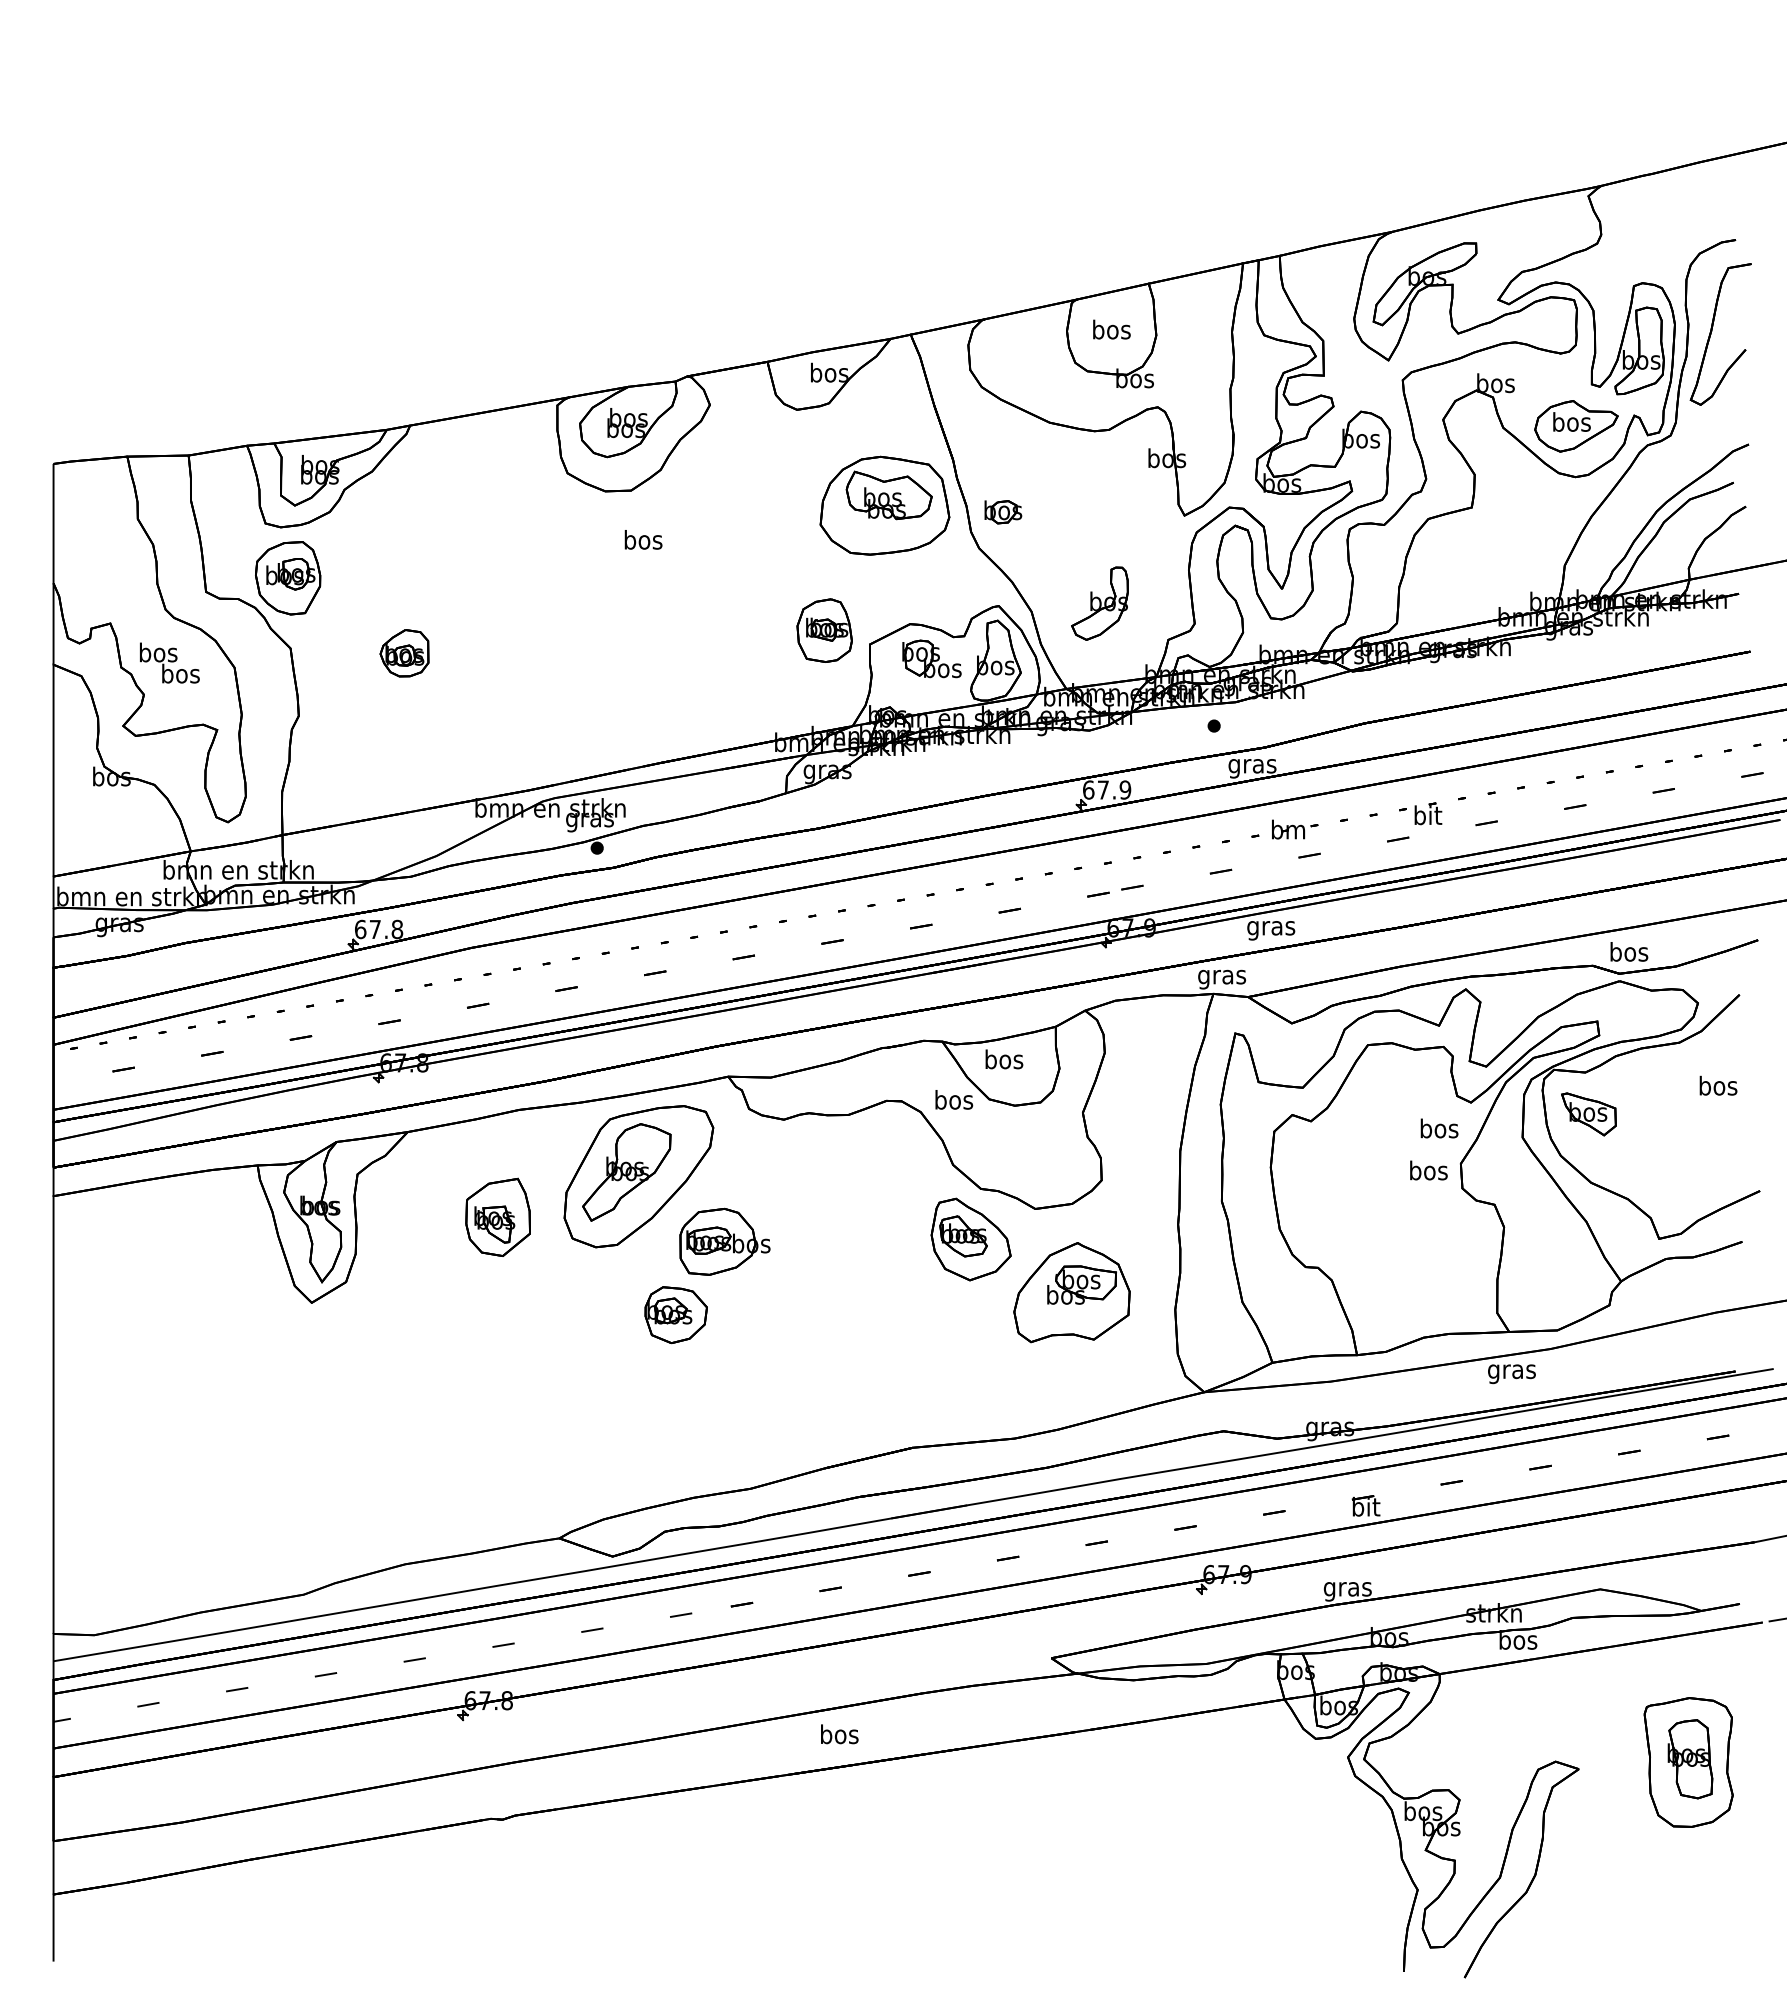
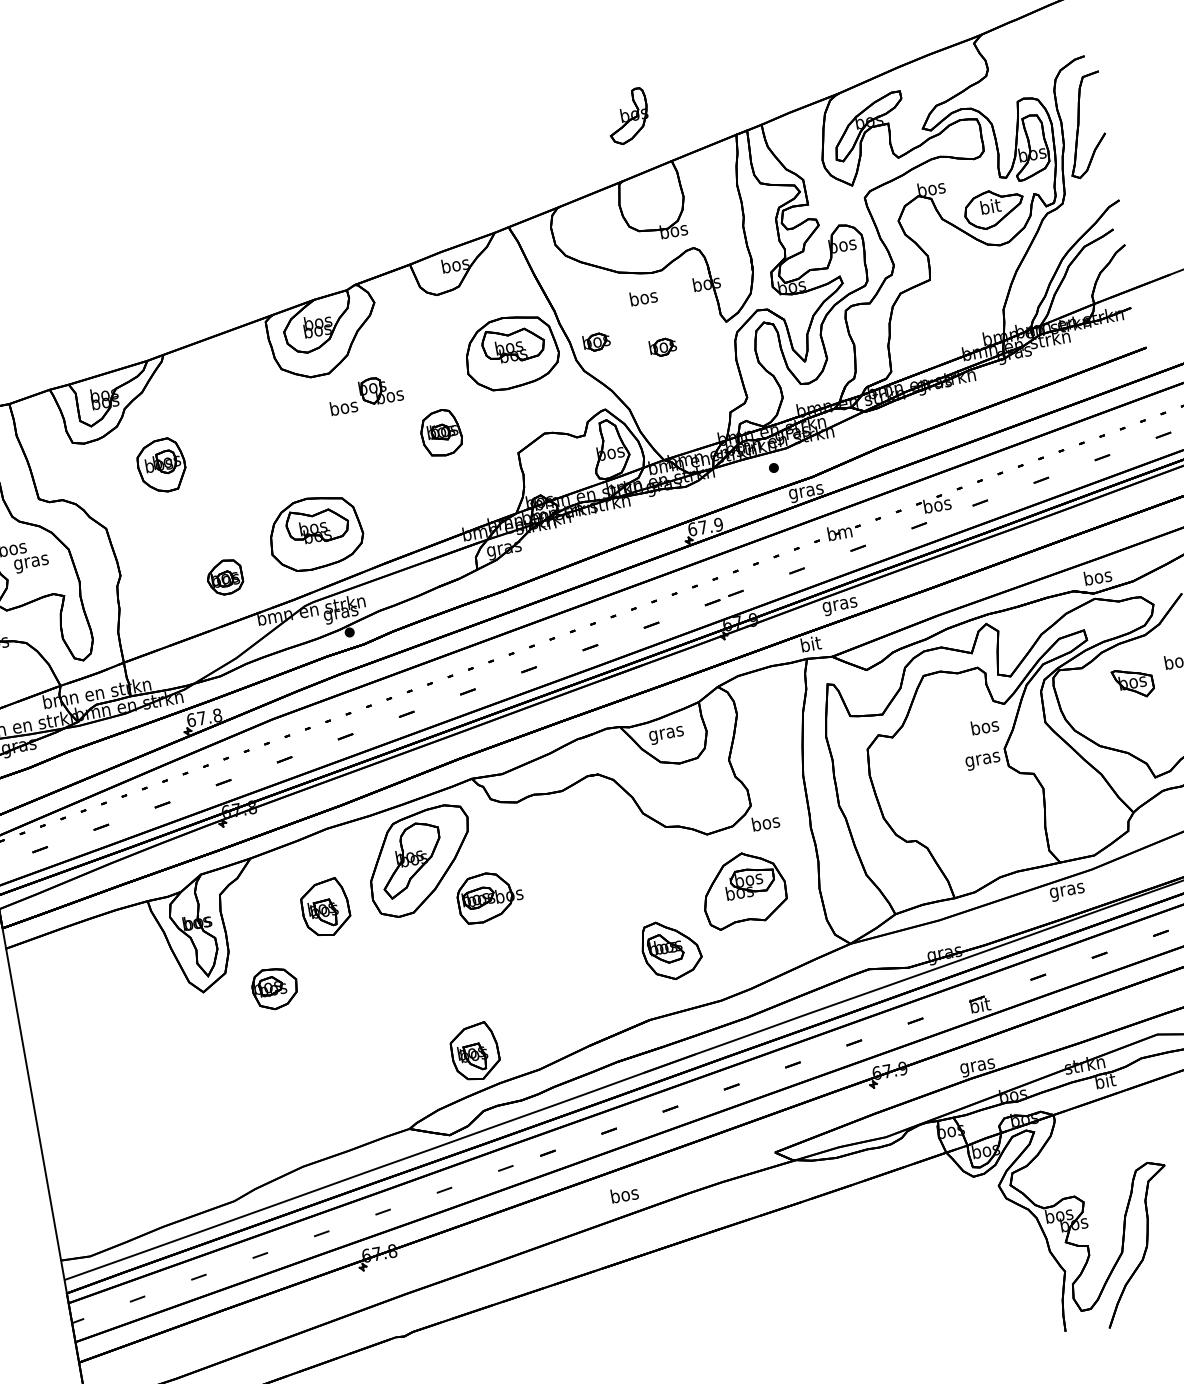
text: (1111, 329) -> (643, 297), moved
text: (1571, 421) -> (990, 206), bos -> bit
part: (1092, 535) -> (663, 347), added
part: (288, 578) -> (161, 466), moved
part: (1099, 603) -> (627, 116), moved
part: (824, 630) -> (441, 432), moved
part: (404, 653) -> (224, 577), moved
part: (931, 658) -> (380, 390), moved
text: (180, 675) -> (31, 561), bos -> gras
part: (574, 704) -> (315, 533), added
text: (1427, 815) -> (937, 504), bit -> bos
text: (1222, 976) -> (811, 645), gras -> bit
text: (1003, 1061) -> (665, 733), bos -> gras
text: (954, 1099) -> (766, 822), moved
part: (1588, 1114) -> (1133, 683), moved
text: (1428, 1172) -> (982, 759), bos -> gras
part: (970, 1239) -> (671, 949), moved
part: (675, 1315) -> (274, 989), moved
part: (666, 1448) -> (474, 1051), added
text: (1518, 1639) -> (1105, 1080), bos -> bit
text: (839, 1734) -> (624, 1194), moved

